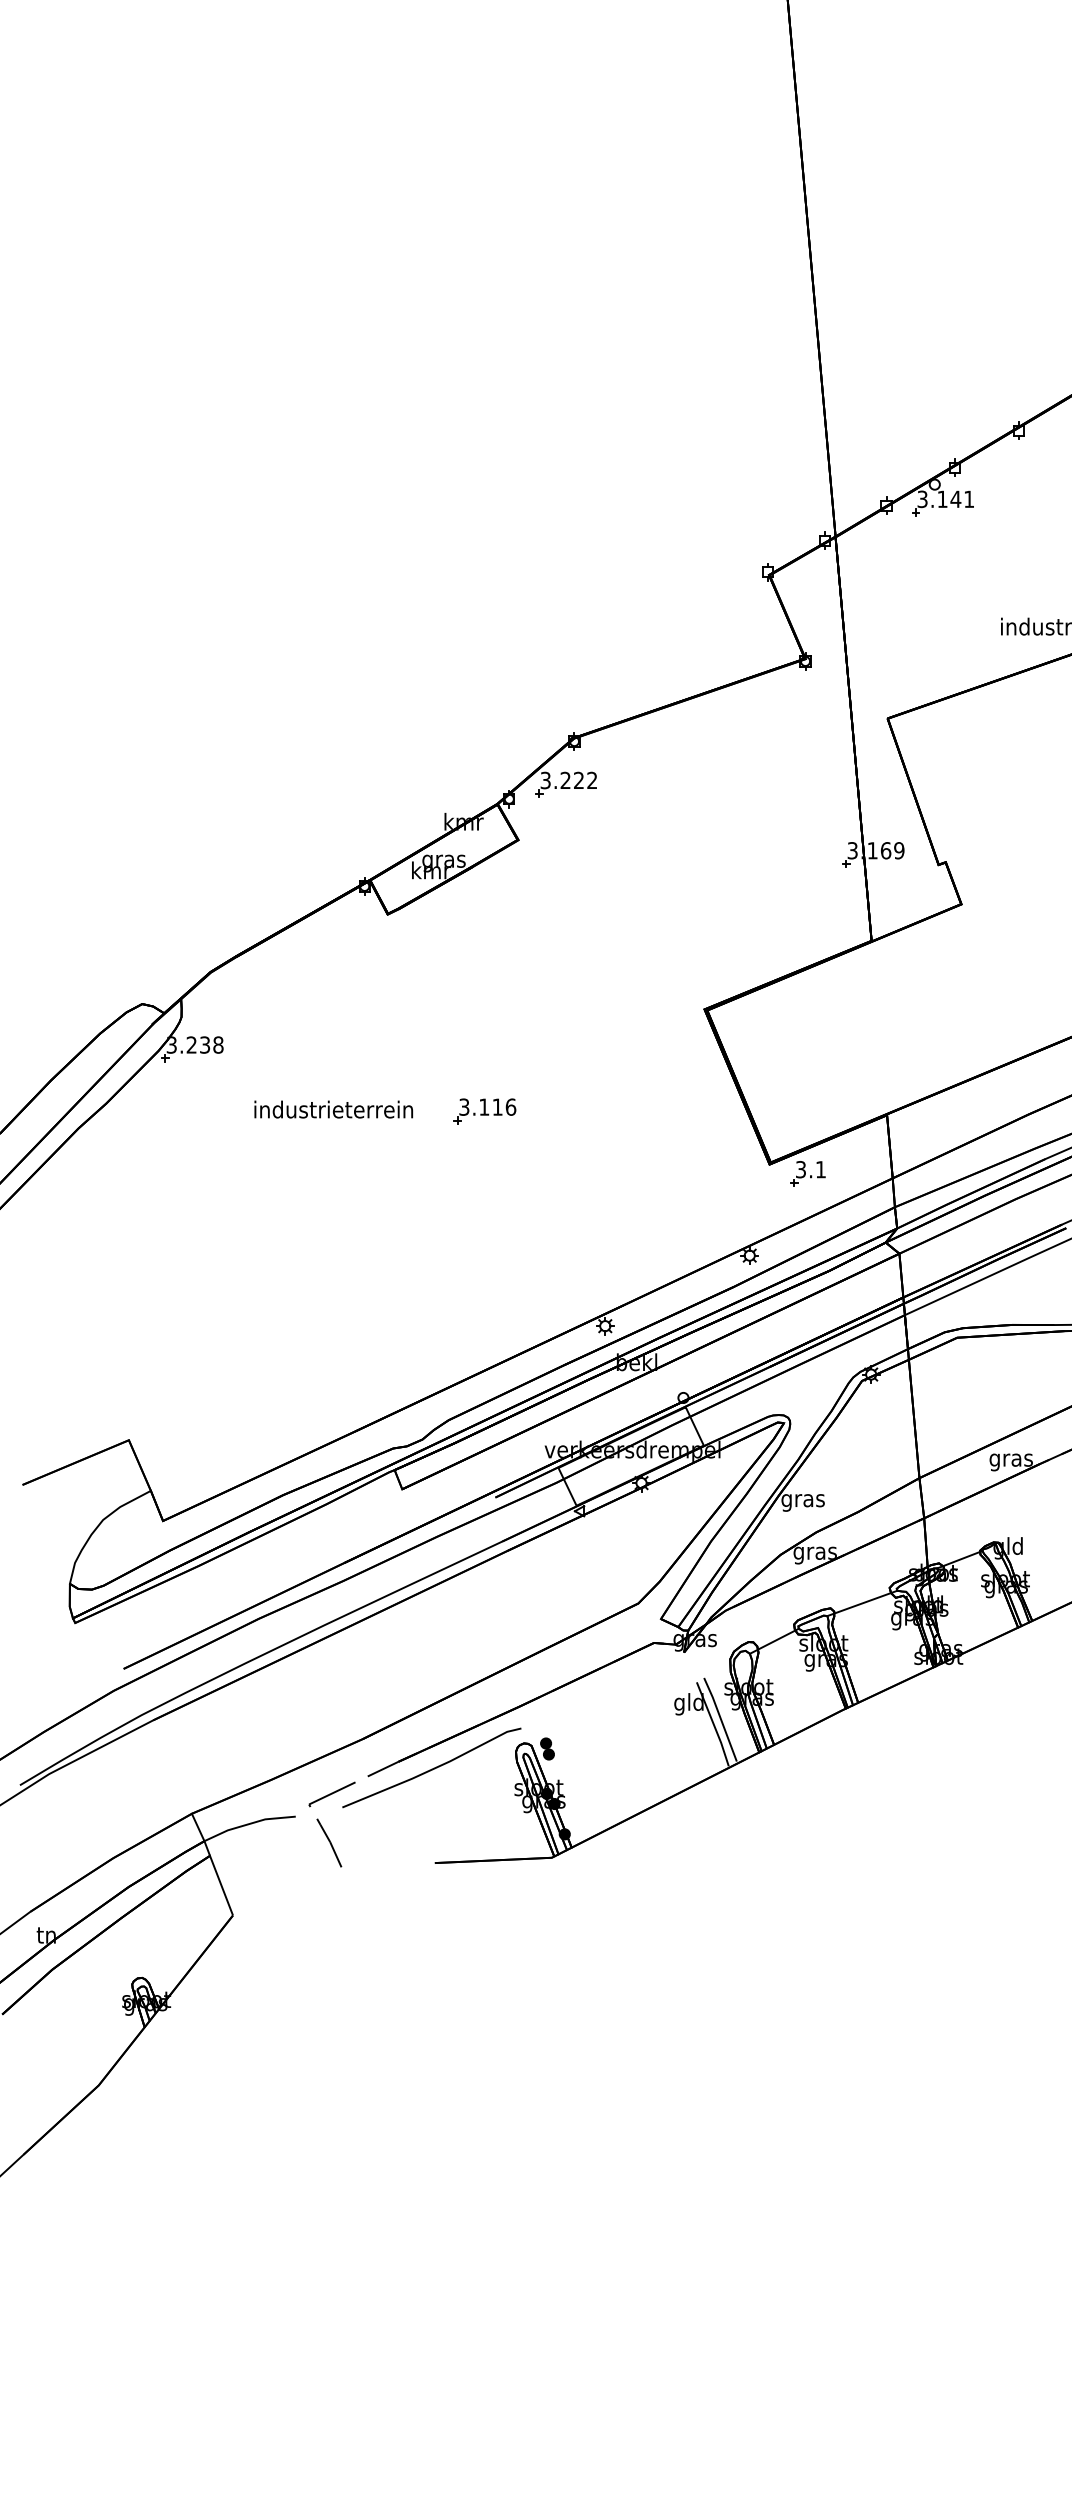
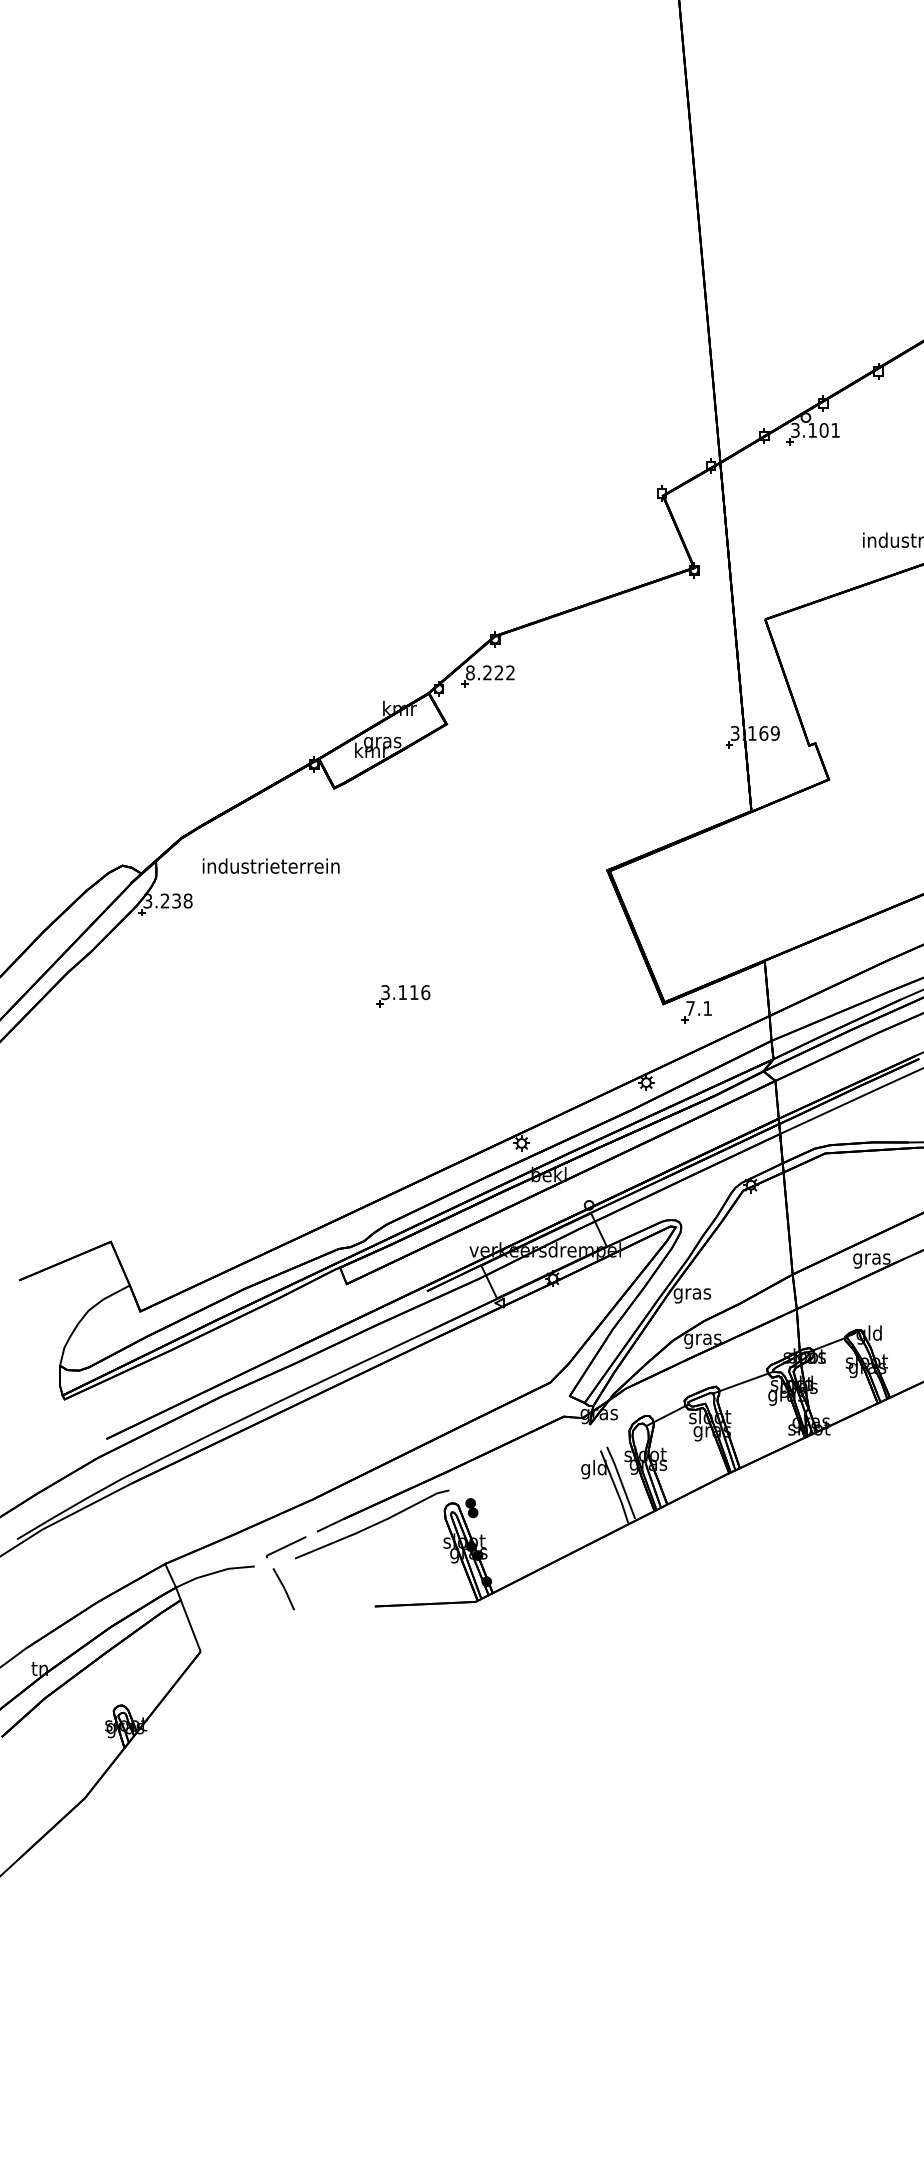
text: (955, 499) -> (823, 430), 3.141 -> 3.101
text: (545, 780) -> (470, 672), 3.222 -> 8.222
text: (333, 1109) -> (270, 866), moved
part: (484, 1111) -> (402, 996), moved
text: (800, 1169) -> (690, 1008), 3.1 -> 7.1

